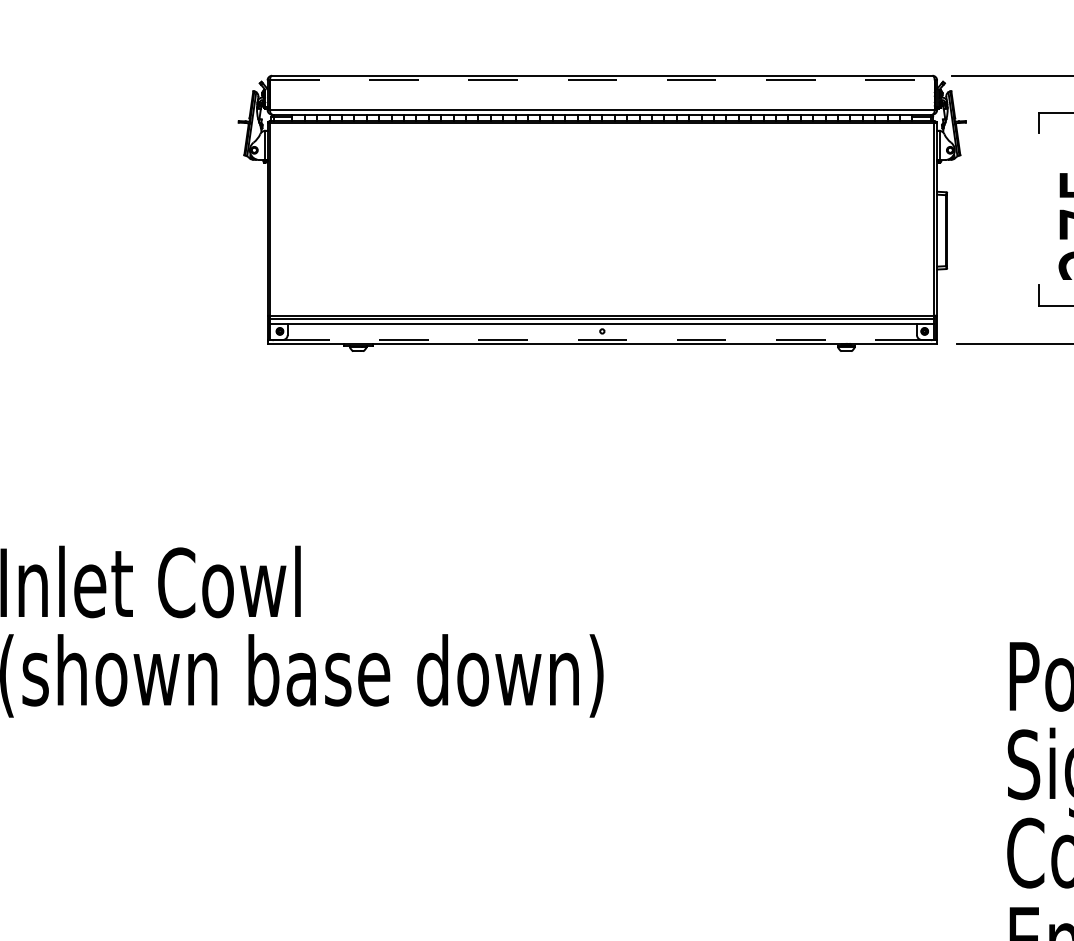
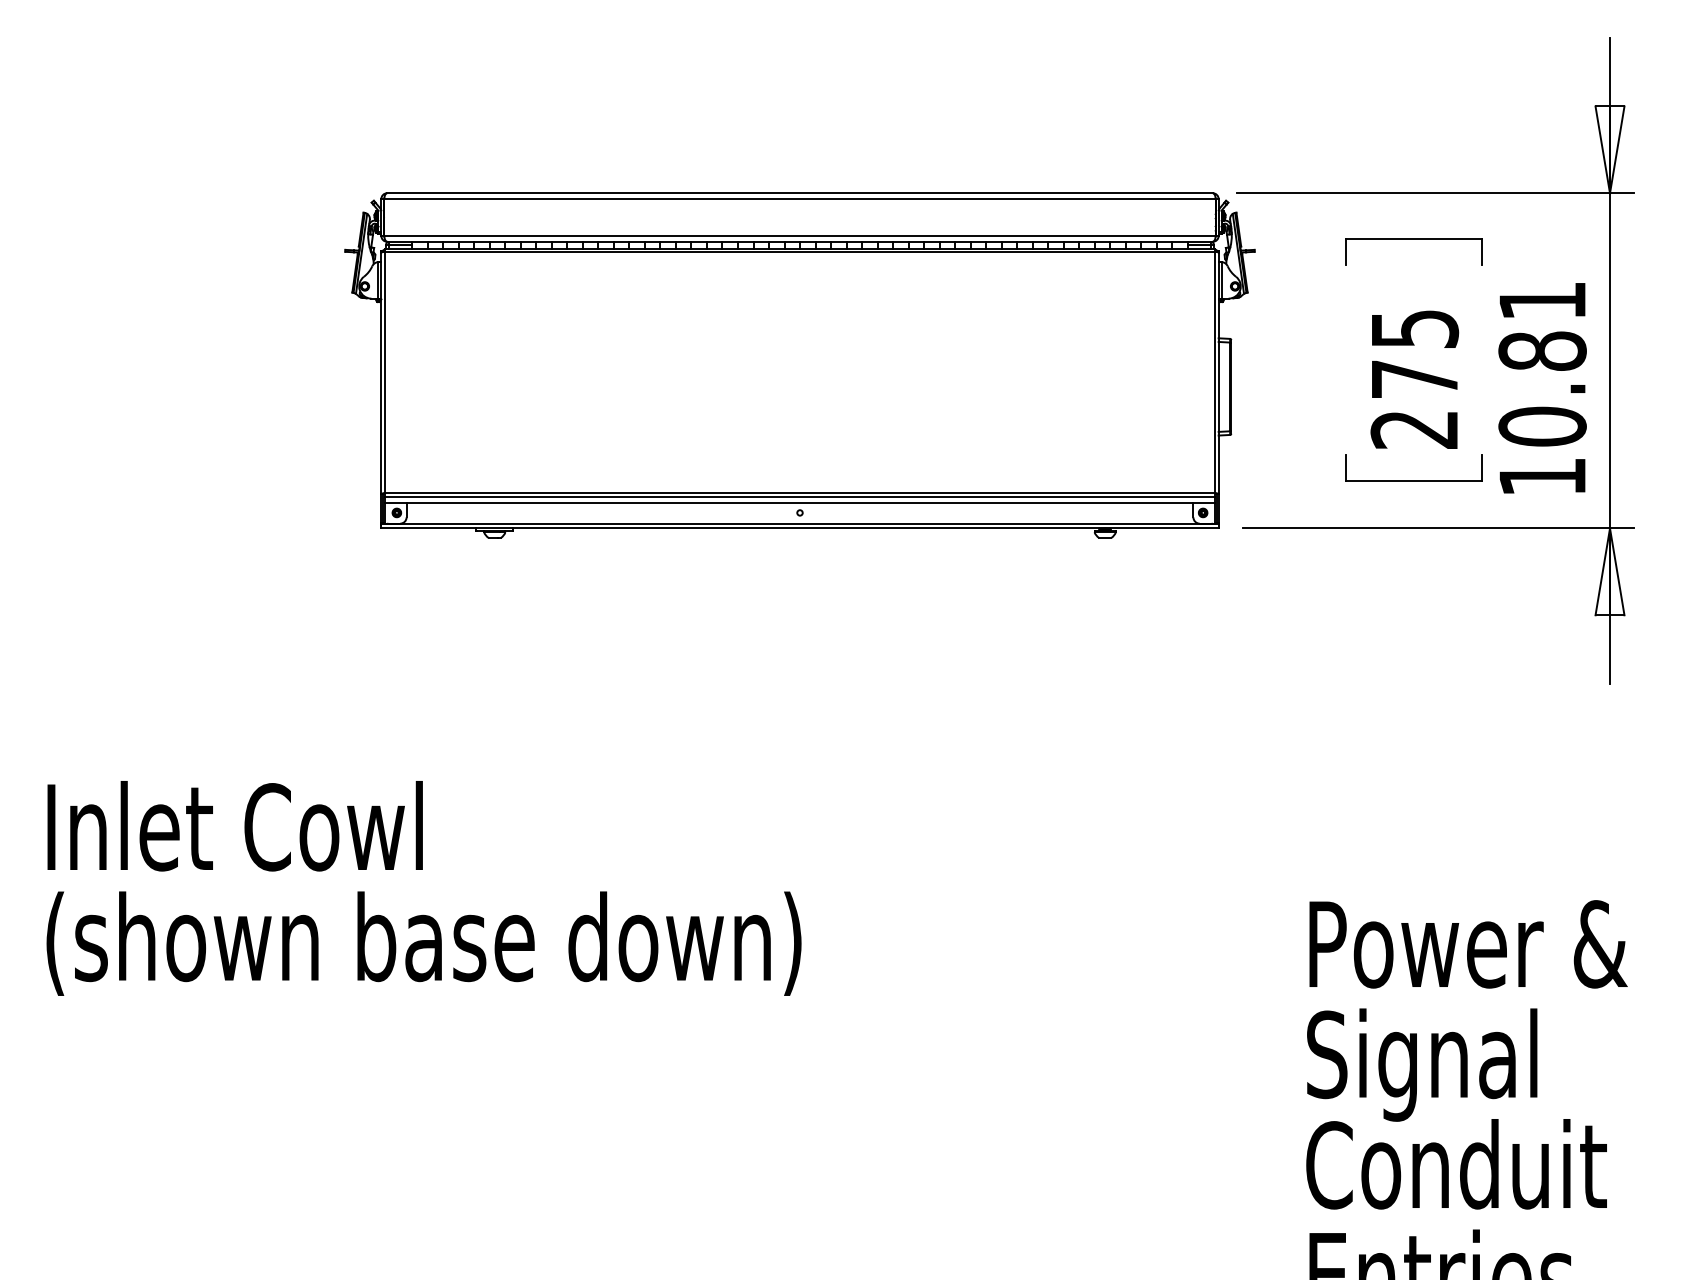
line: (602, 79) -> (800, 198), dashed -> solid
line: (602, 339) -> (800, 523), dashed -> solid

